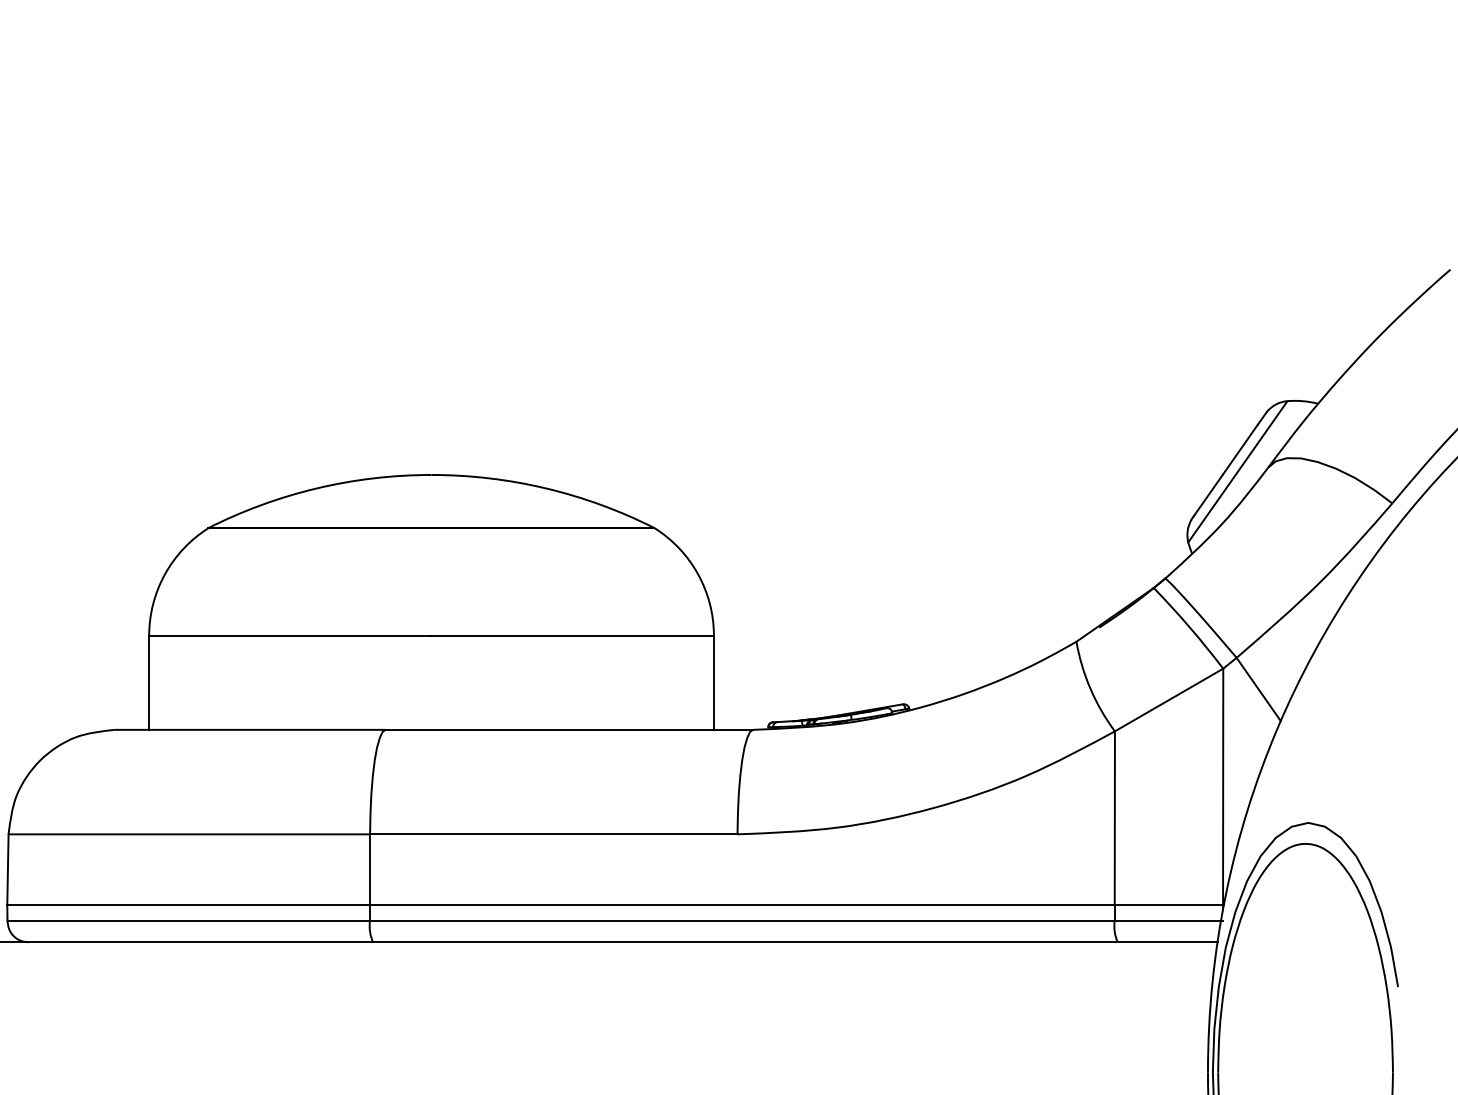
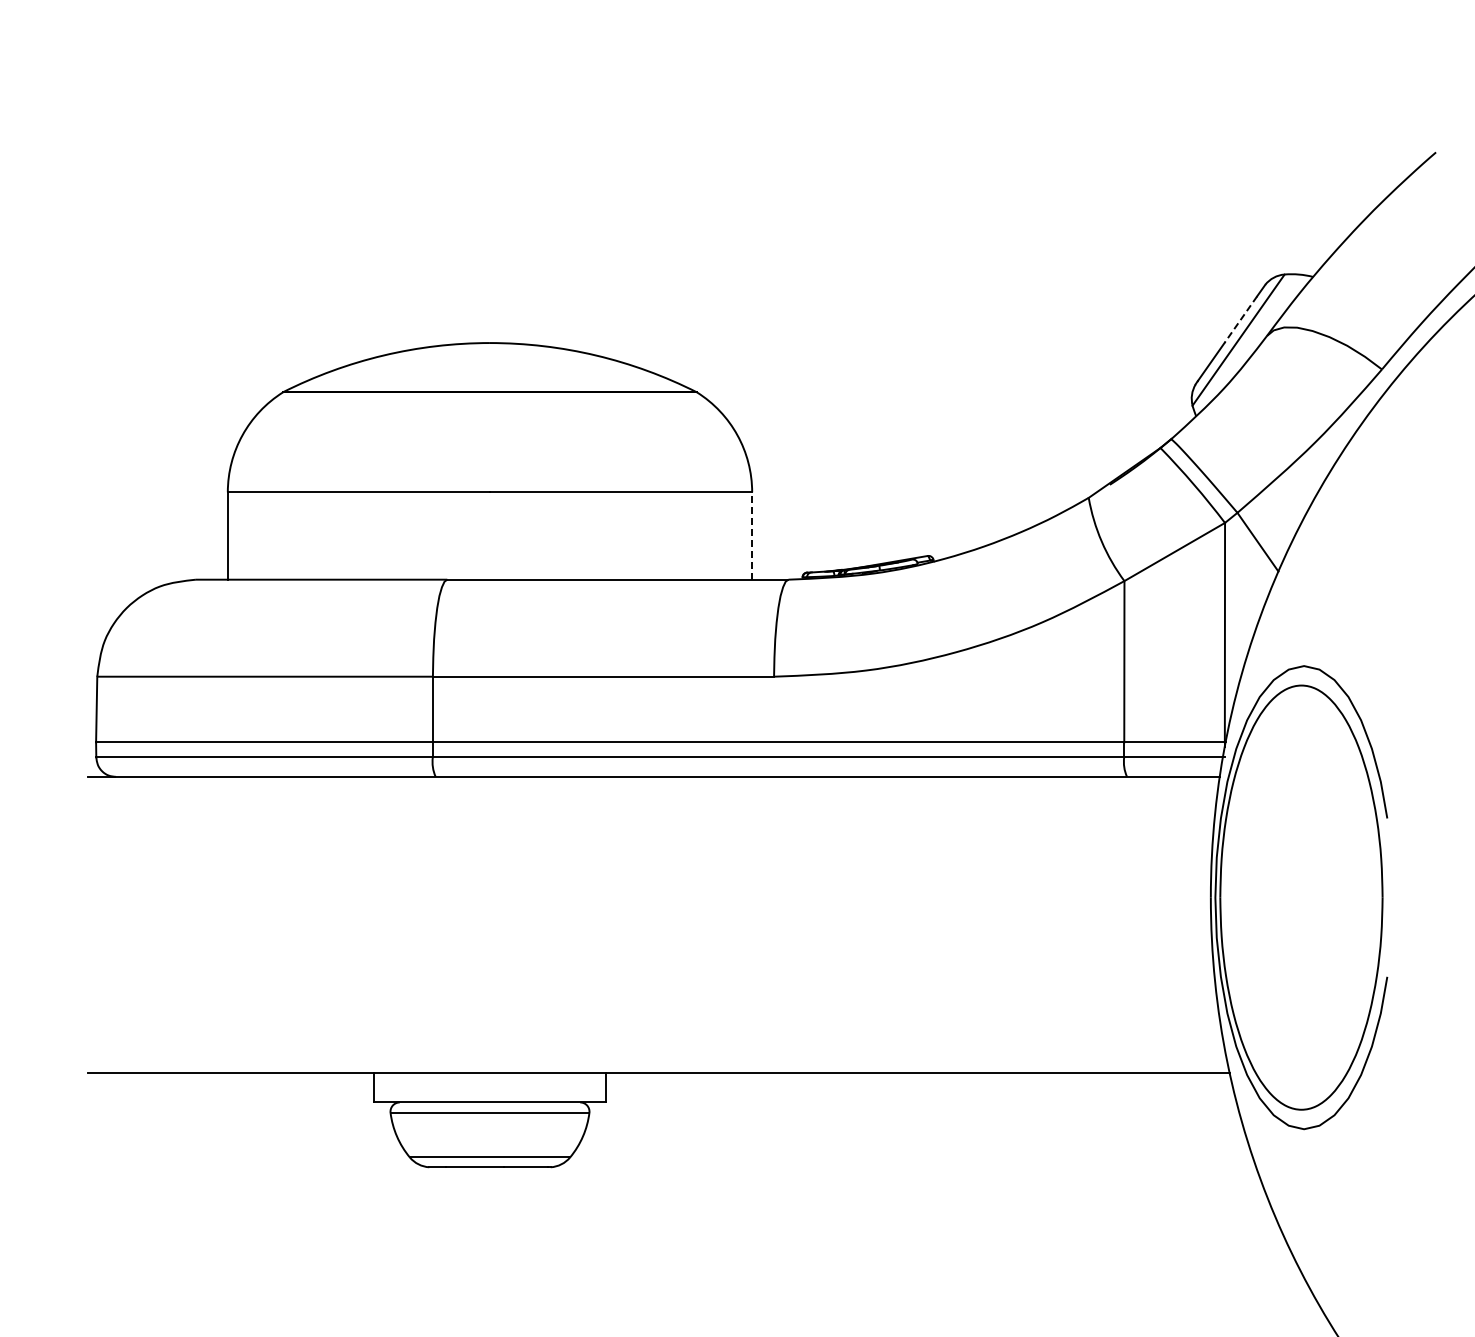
line: (1239, 450) -> (1240, 320), solid -> dashed
line: (714, 683) -> (752, 536), solid -> dashed

